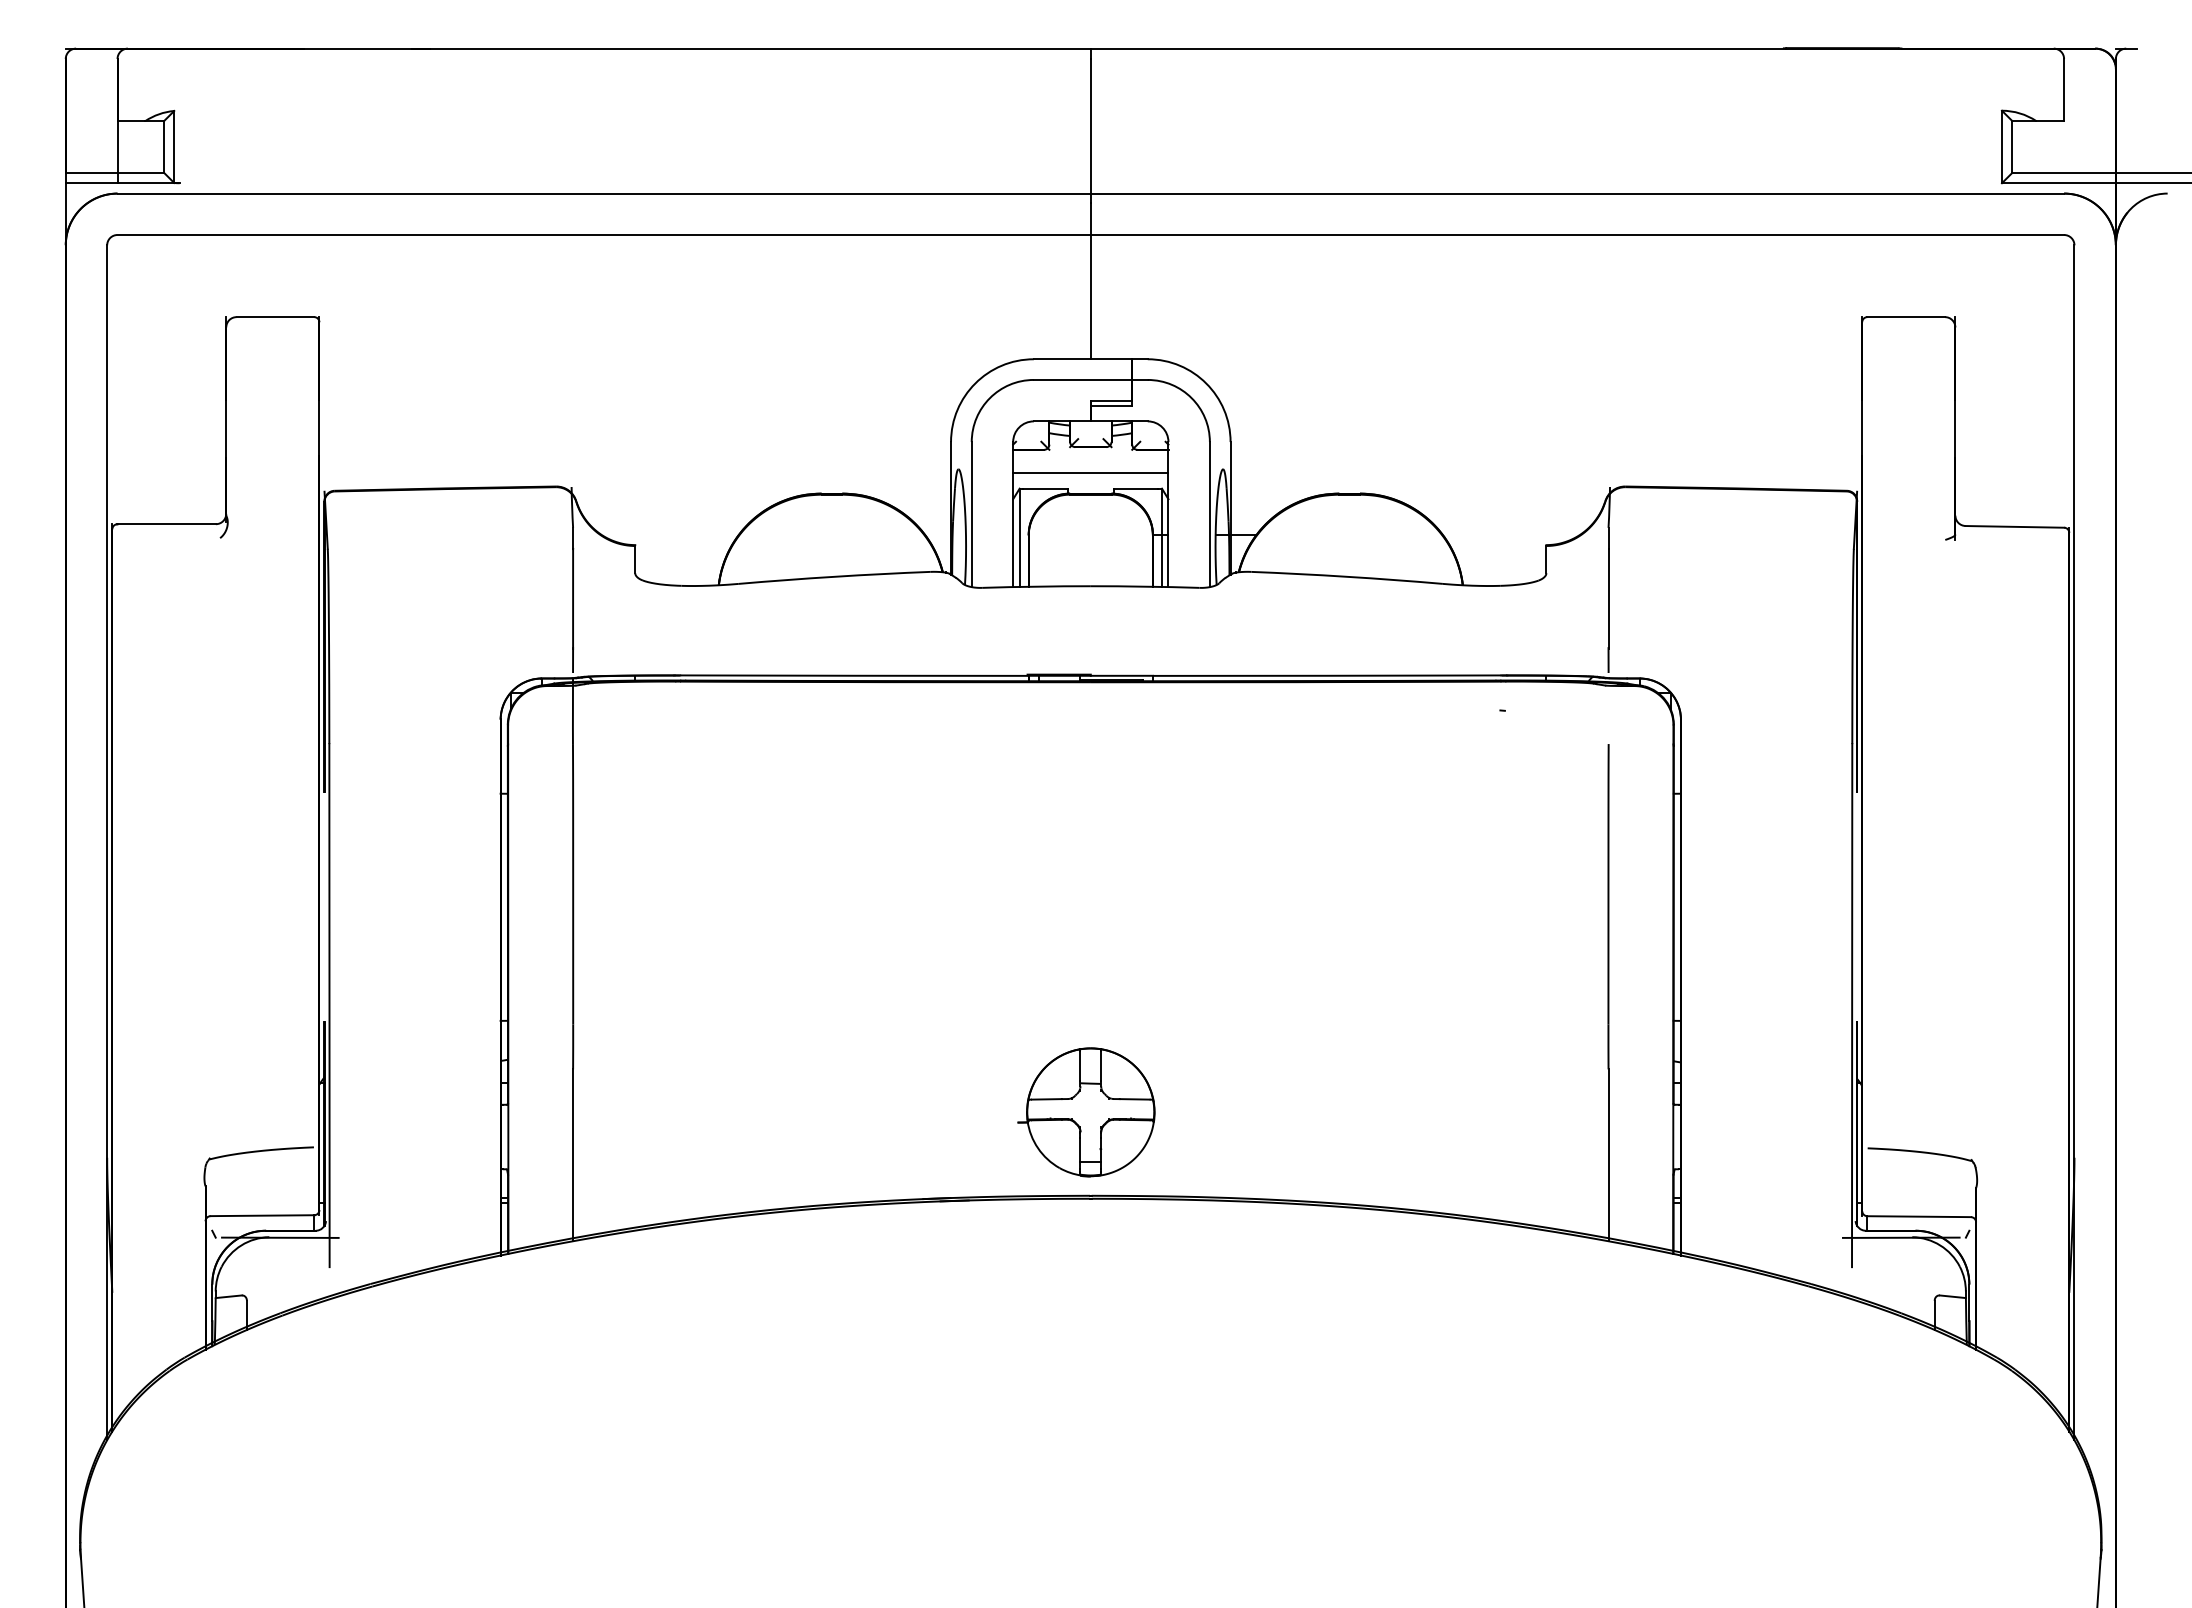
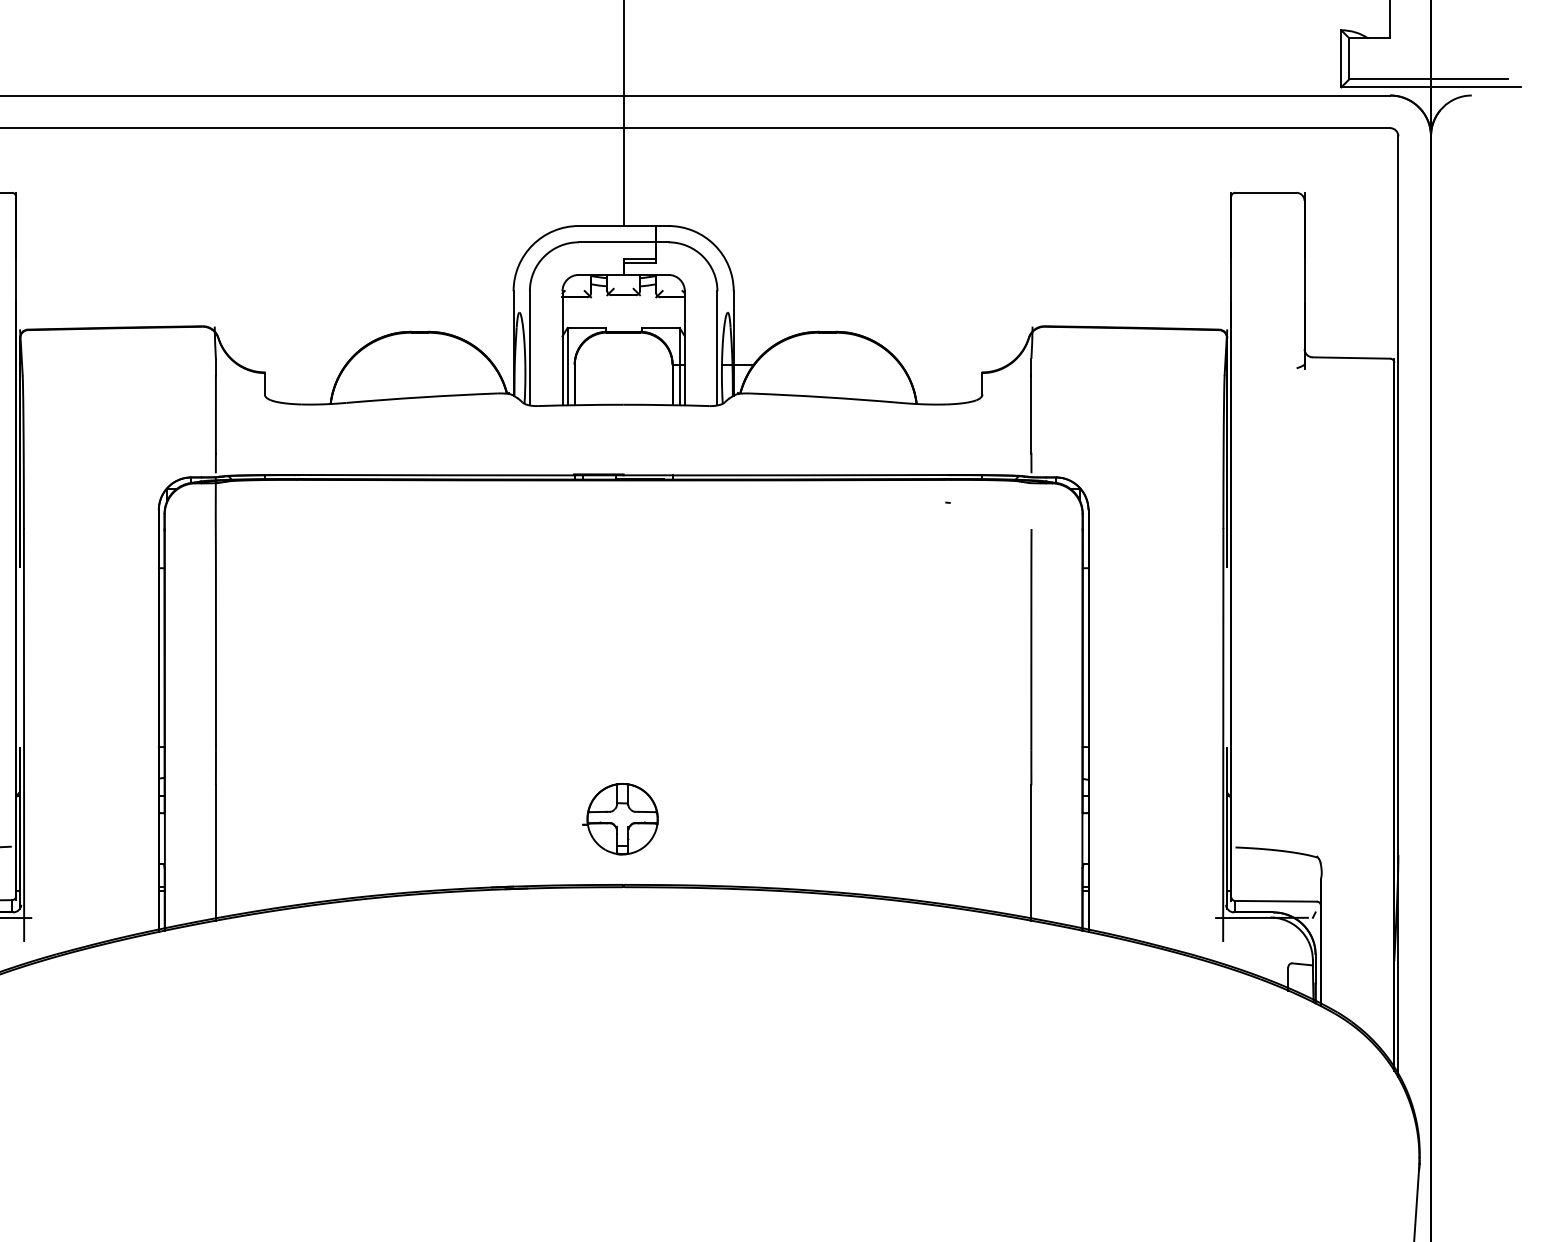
line: (1090, 473) -> (623, 315), removed
part: (1086, 1112) -> (620, 819), size x0.7

